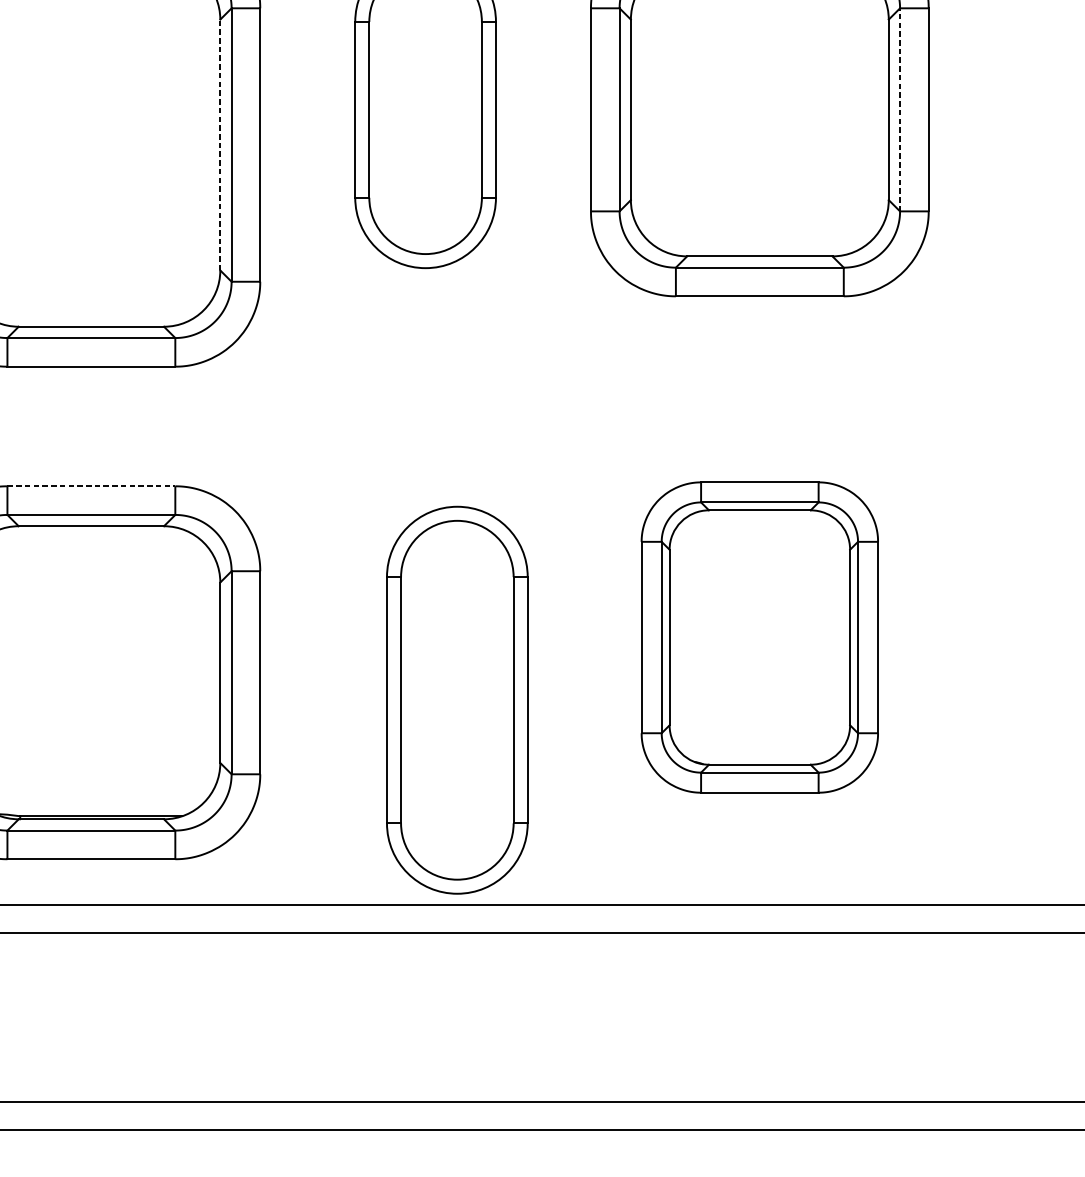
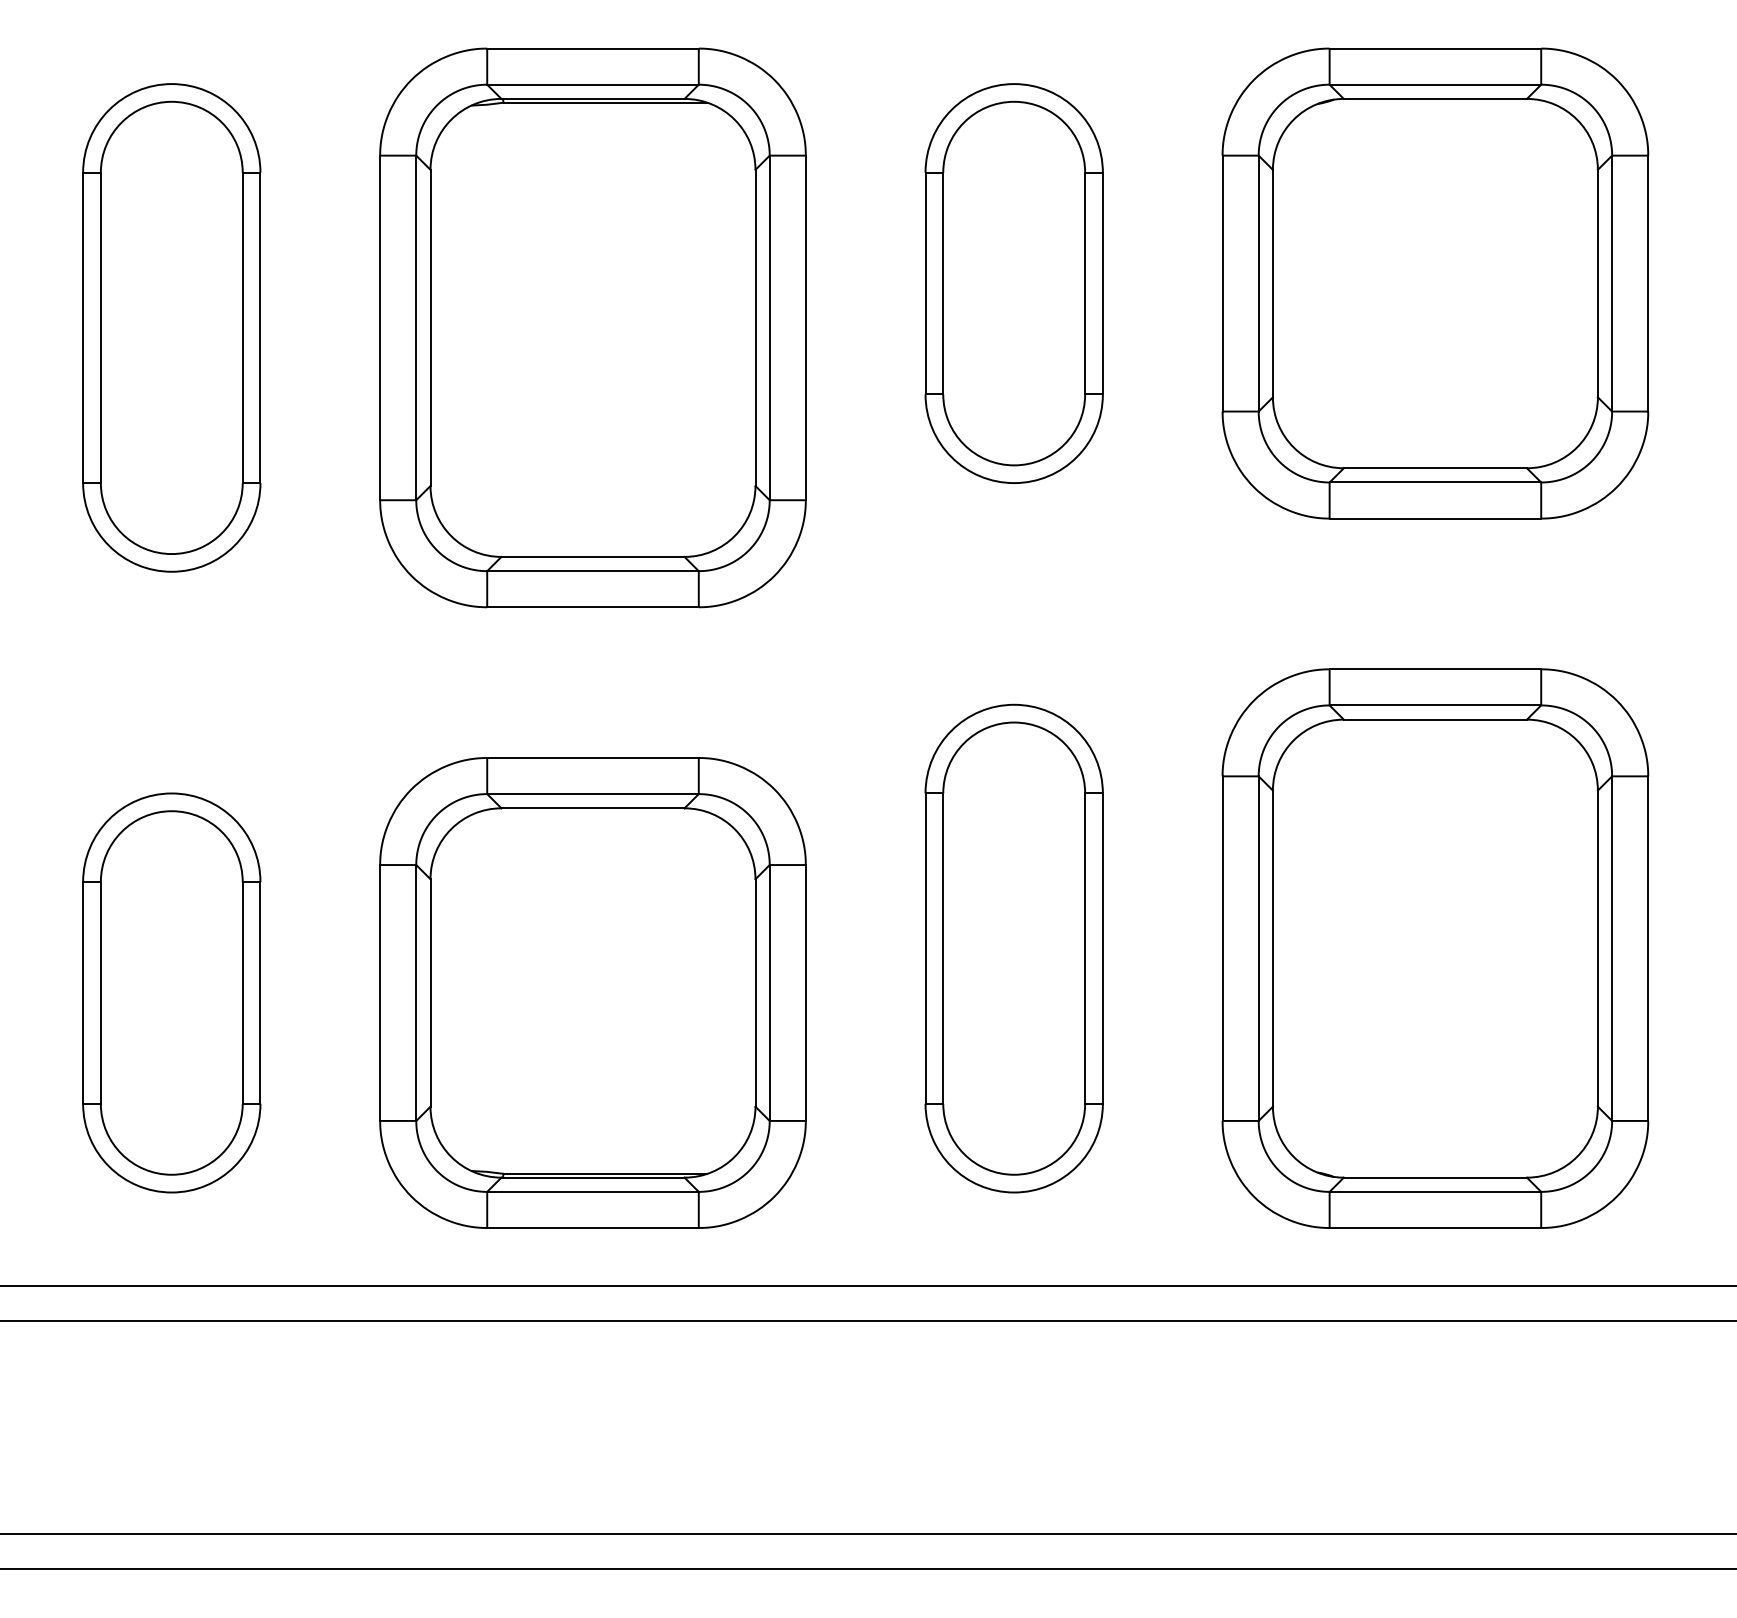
line: (900, 109) -> (1612, 283), dashed -> solid
line: (220, 144) -> (755, 327), dashed -> solid
line: (91, 486) -> (593, 758), dashed -> solid
part: (759, 637) -> (1435, 948), size x1.43
part: (456, 700) -> (1013, 948), moved

